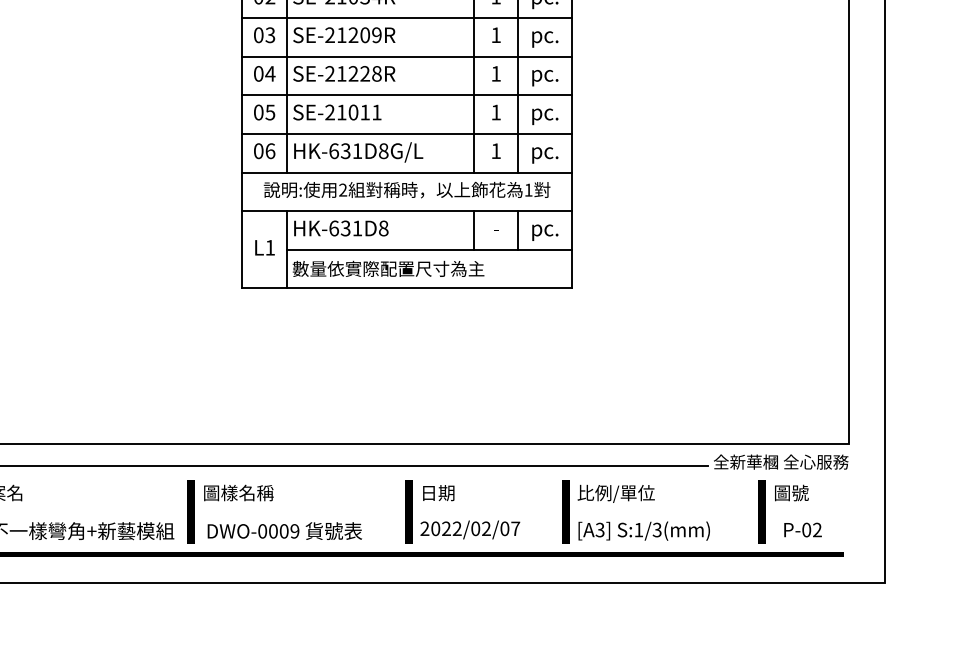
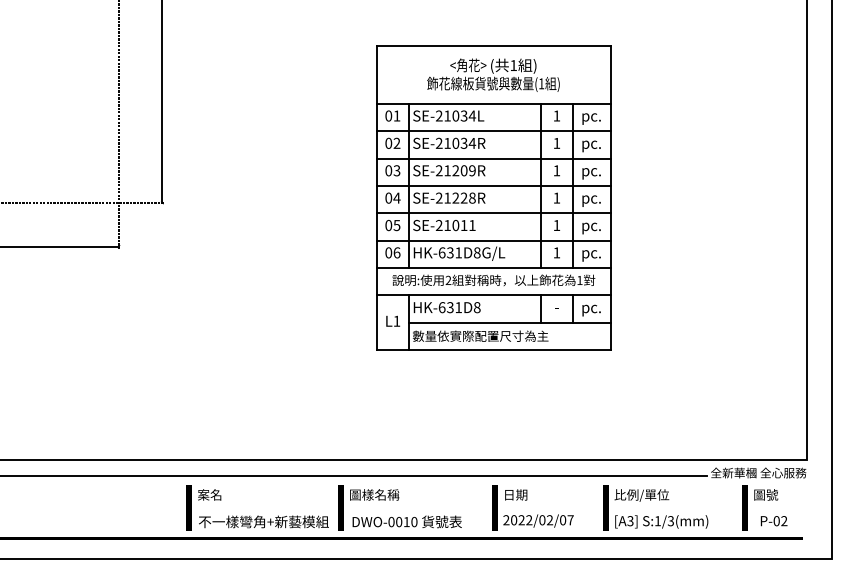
text: (289, 531) -> (410, 522), DWO-0009 -> DWO-0010

